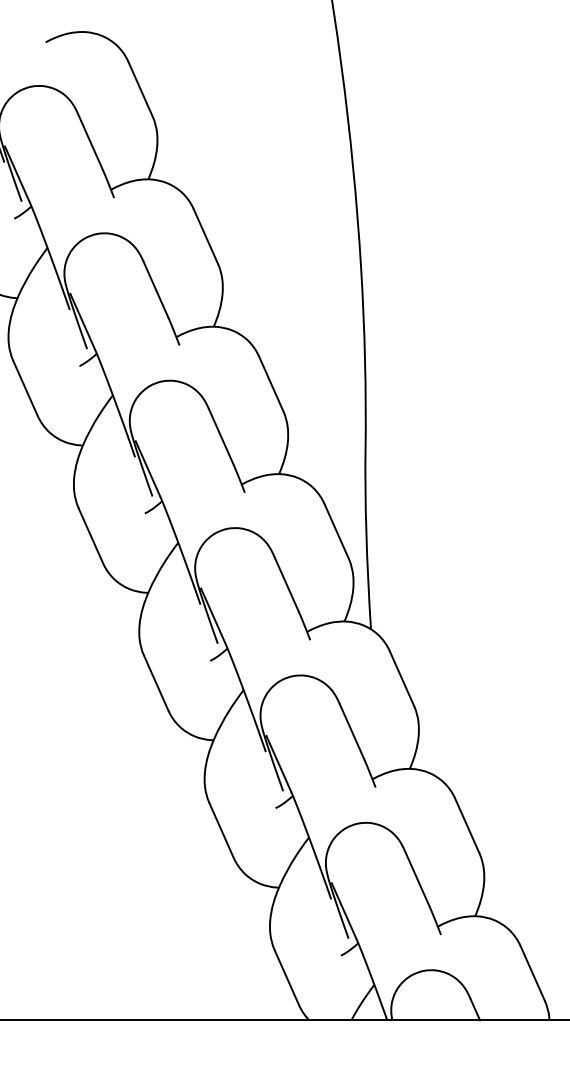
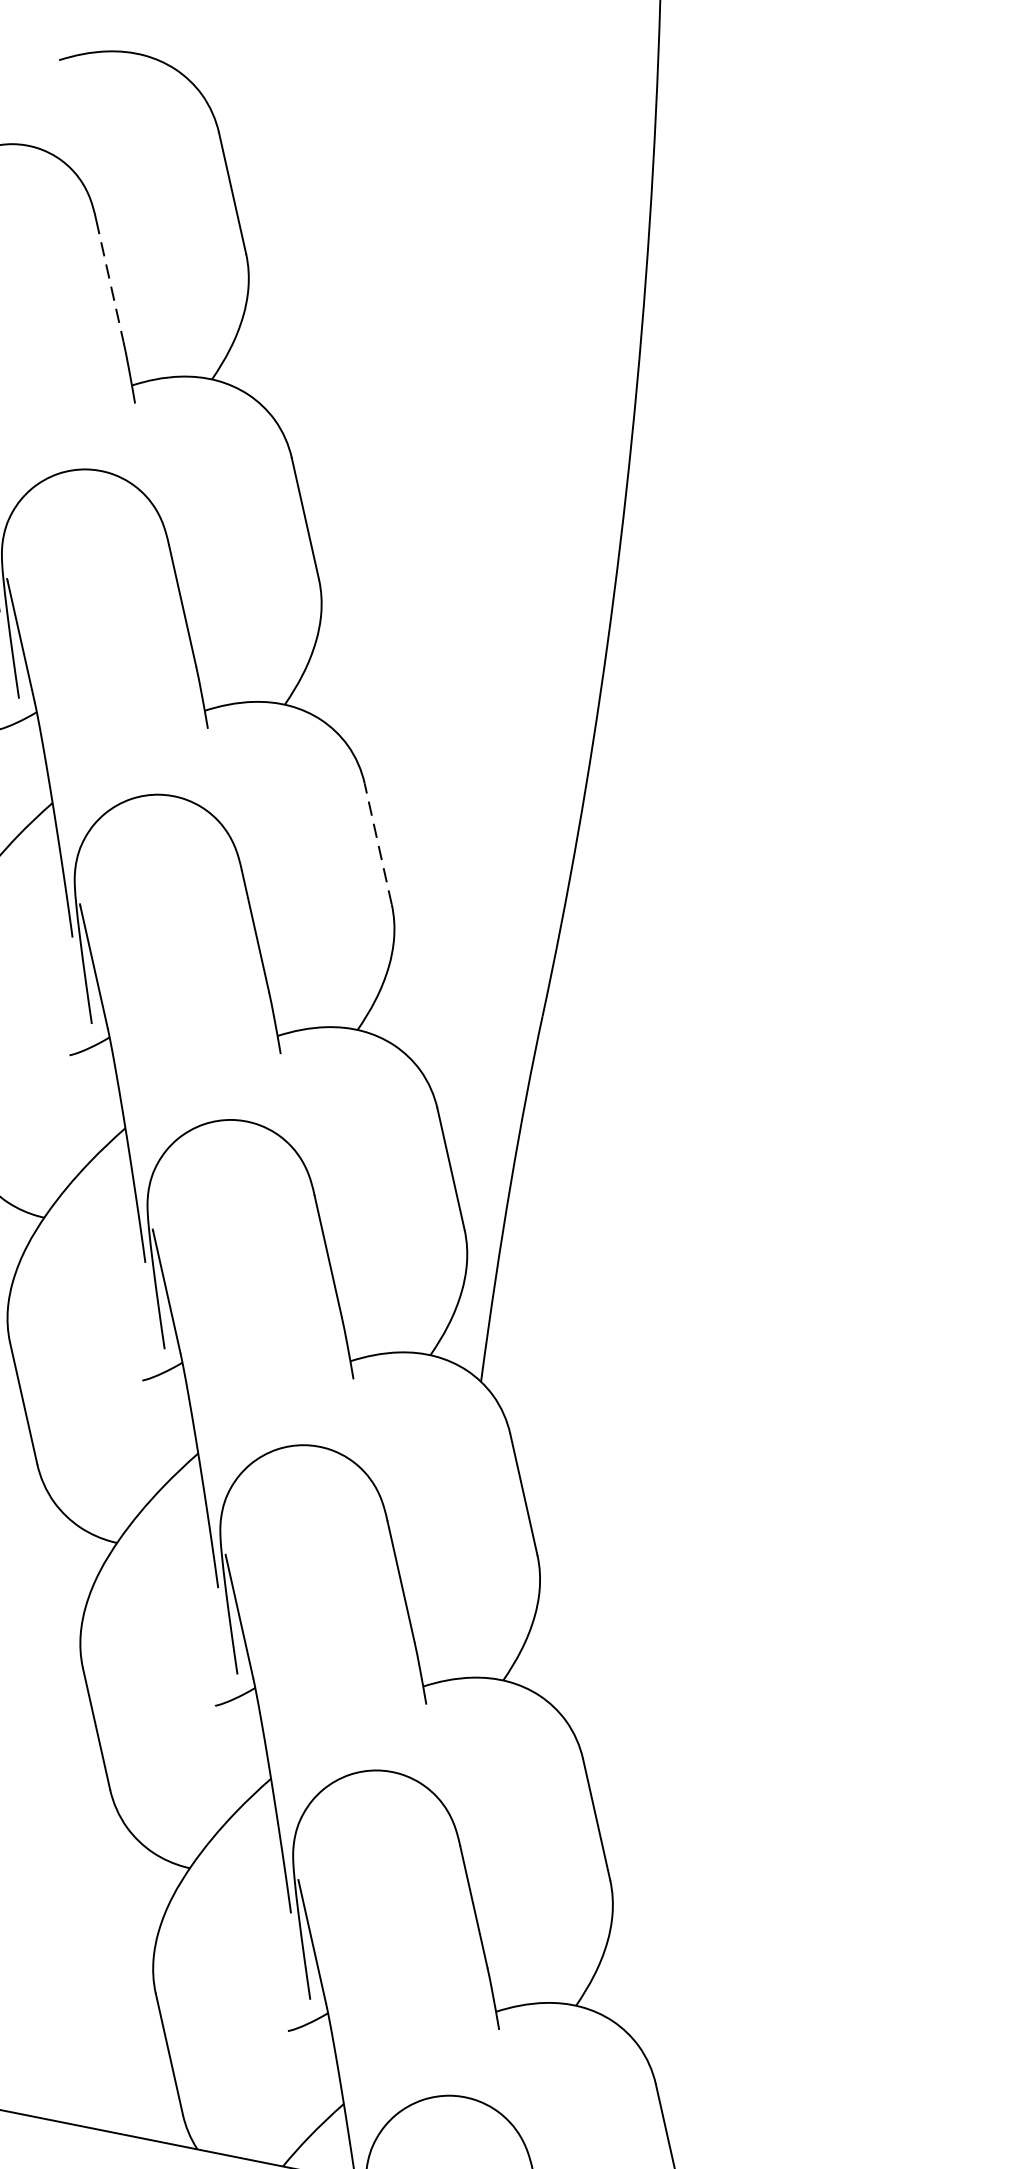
line: (90, 142) -> (109, 281), solid -> dashed
line: (271, 383) -> (378, 843), solid -> dashed

